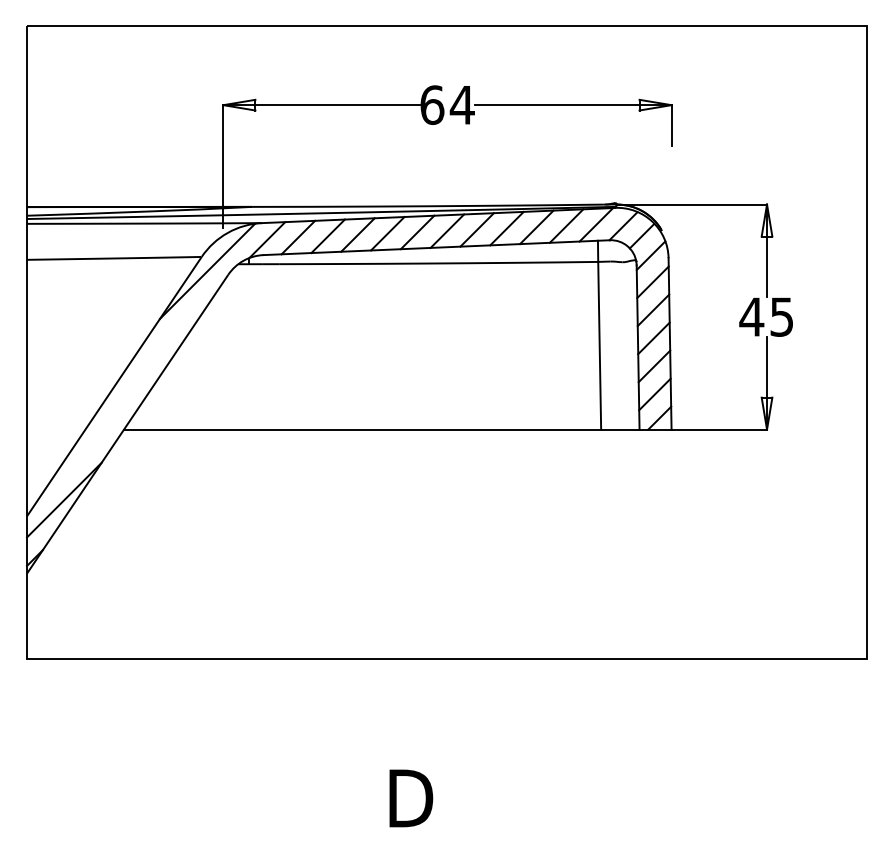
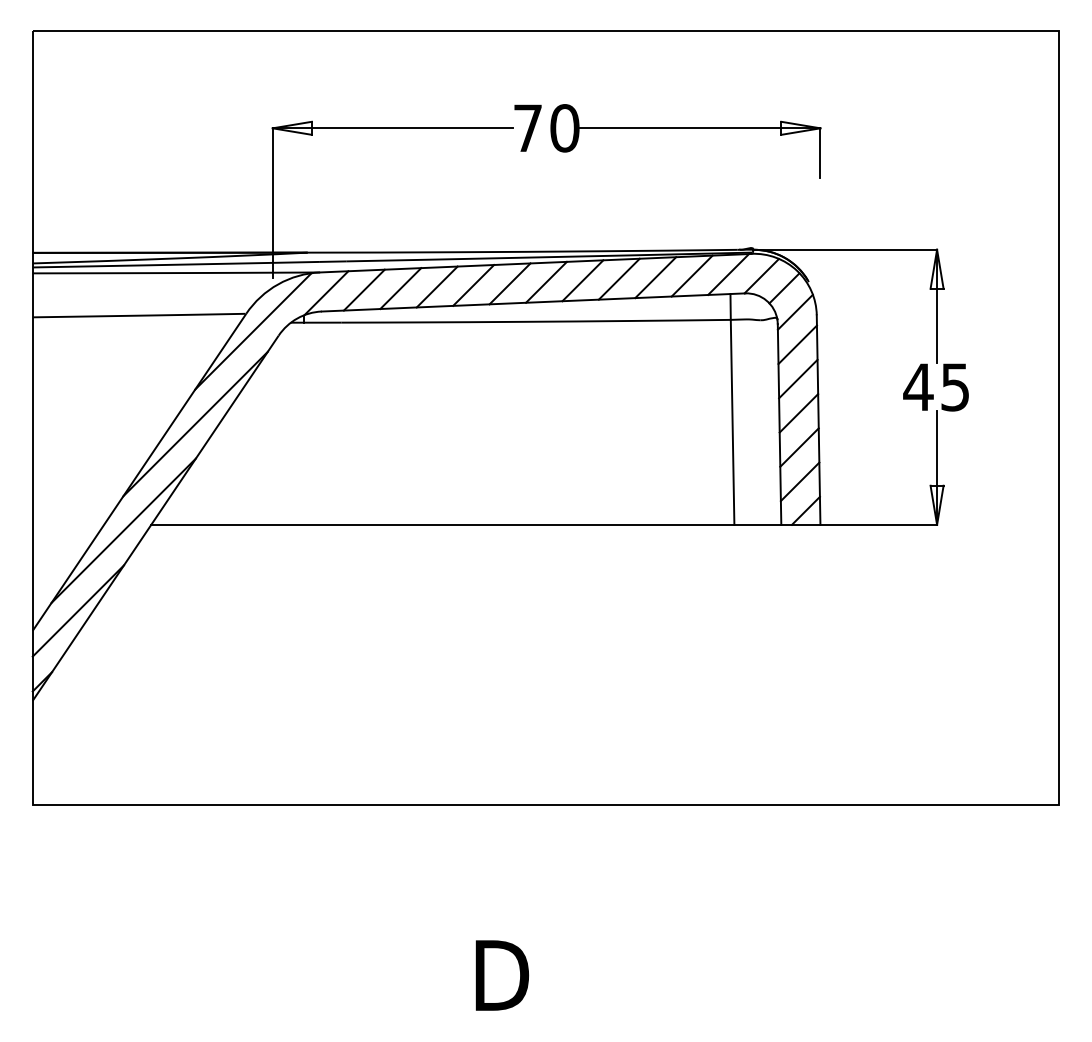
text: (447, 105) -> (546, 128), 64 -> 70
line: (160, 346) -> (195, 423), added
line: (101, 434) -> (123, 530), added

